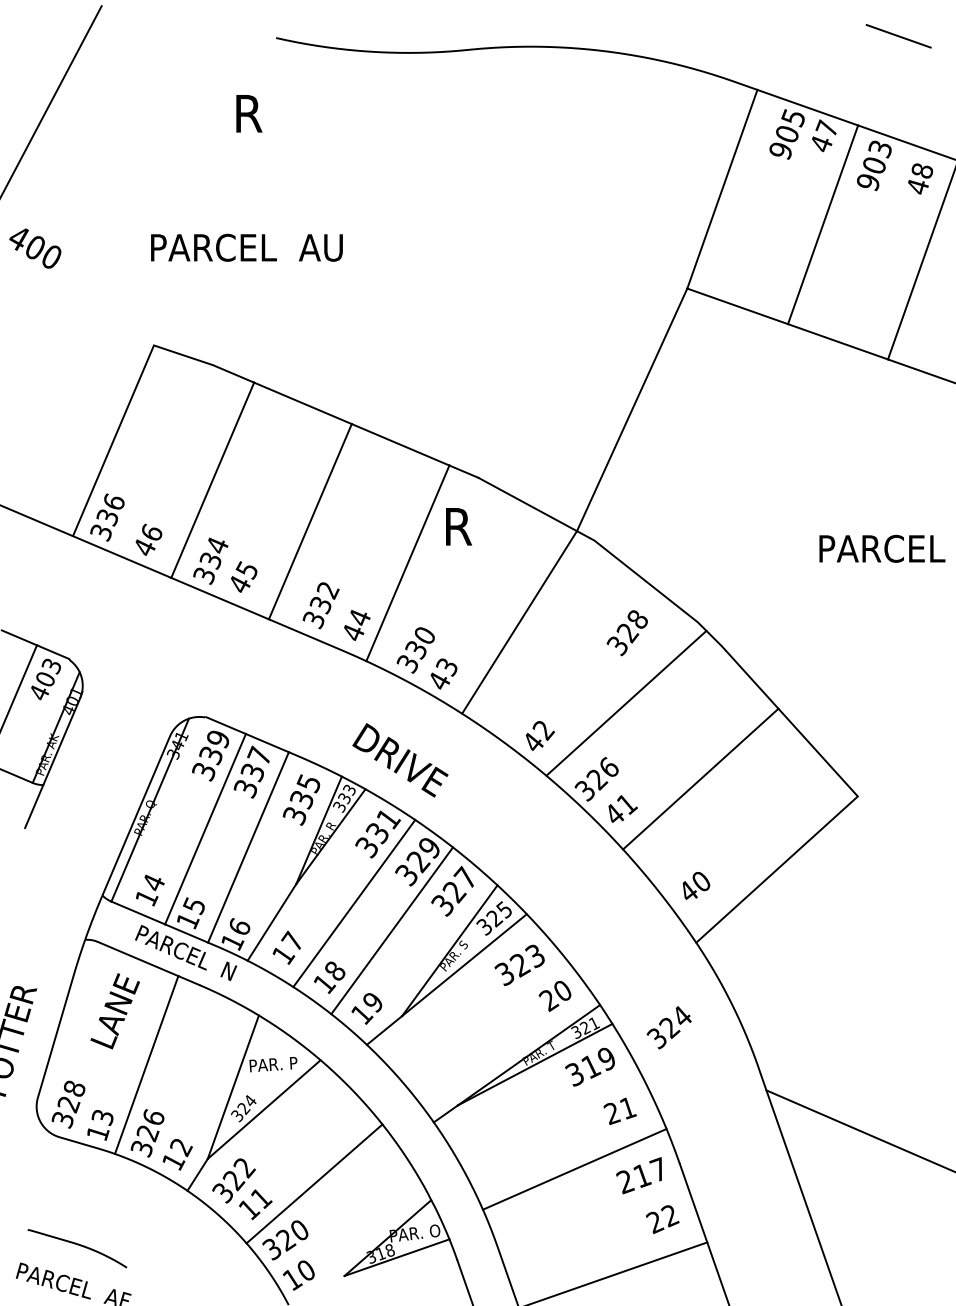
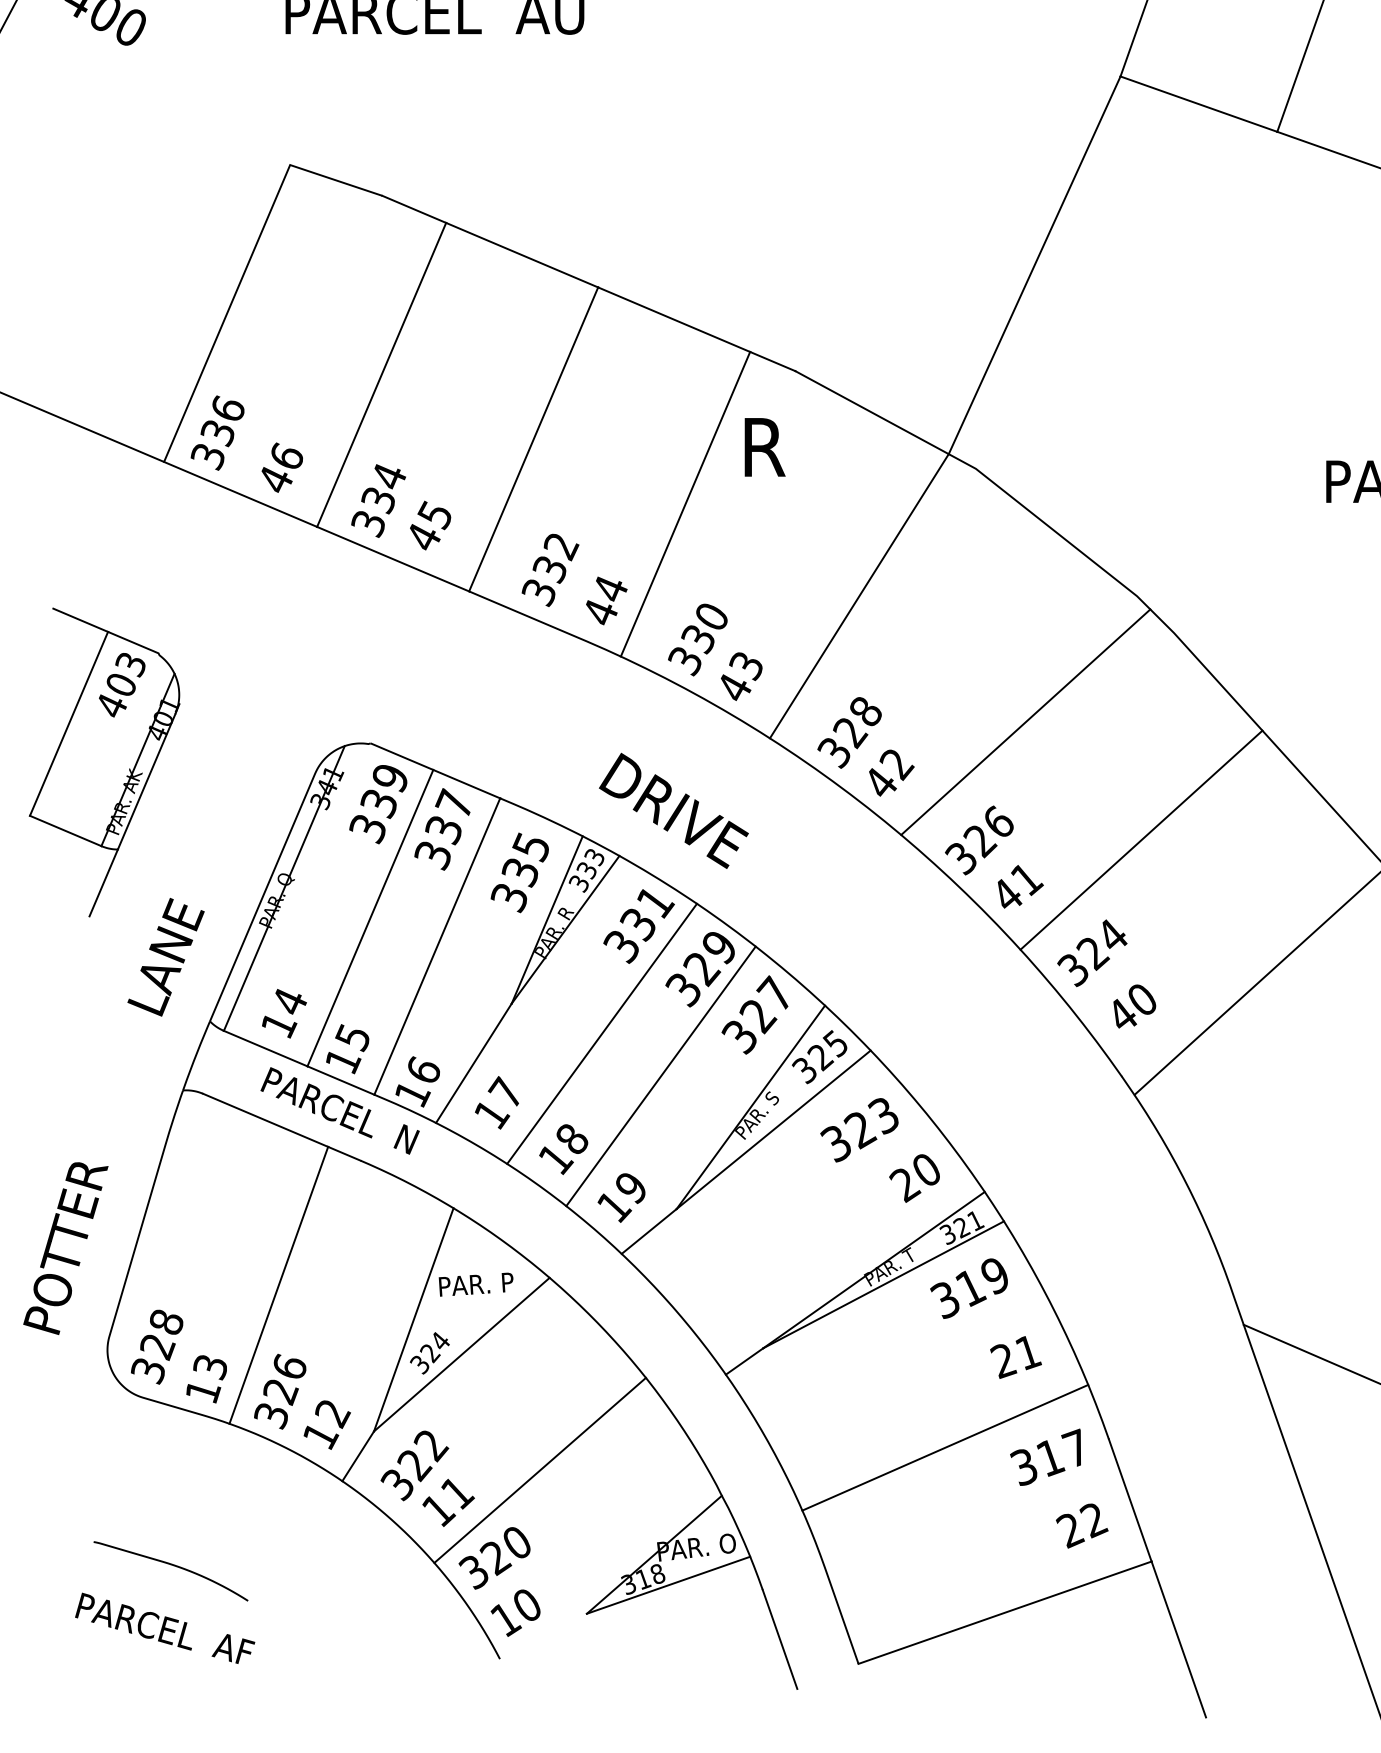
text: (626, 633) -> (848, 733), moved
text: (114, 1011) -> (164, 957), moved
text: (668, 1027) -> (1091, 952), moved
text: (625, 1182) -> (1024, 1468), 217 -> 317

